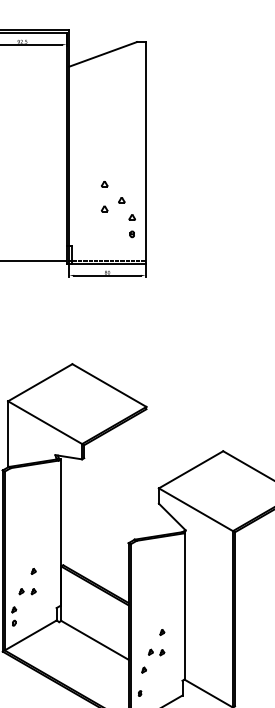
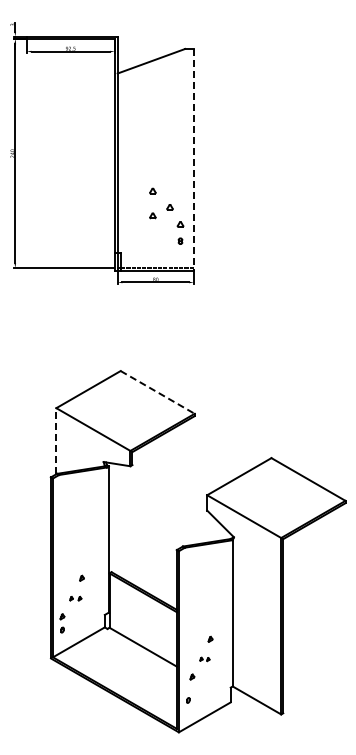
line: (145, 152) -> (193, 159), solid -> dashed
line: (109, 385) -> (157, 392), solid -> dashed
line: (8, 433) -> (56, 440), solid -> dashed
part: (27, 591) -> (75, 598), size x0.7
part: (156, 652) -> (204, 659), size x0.6

